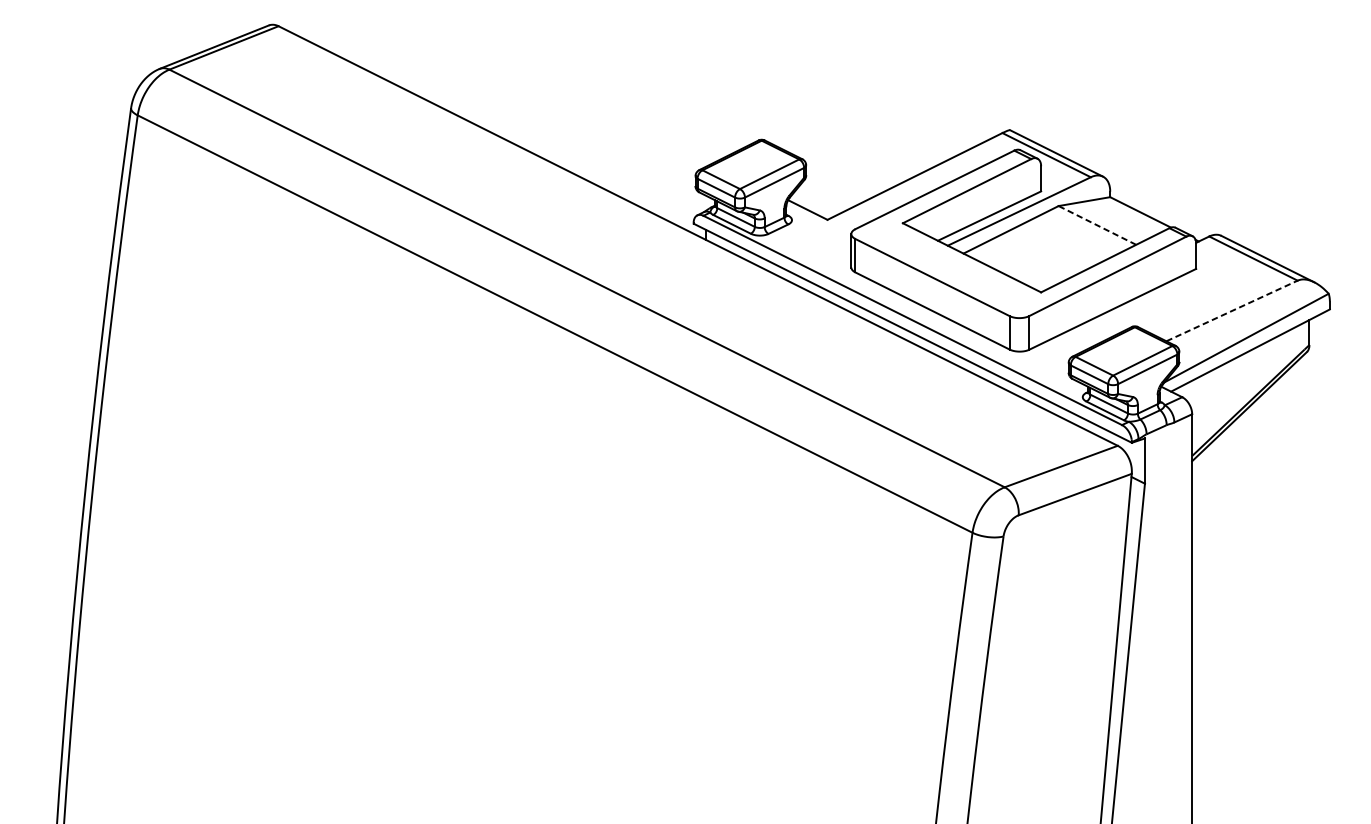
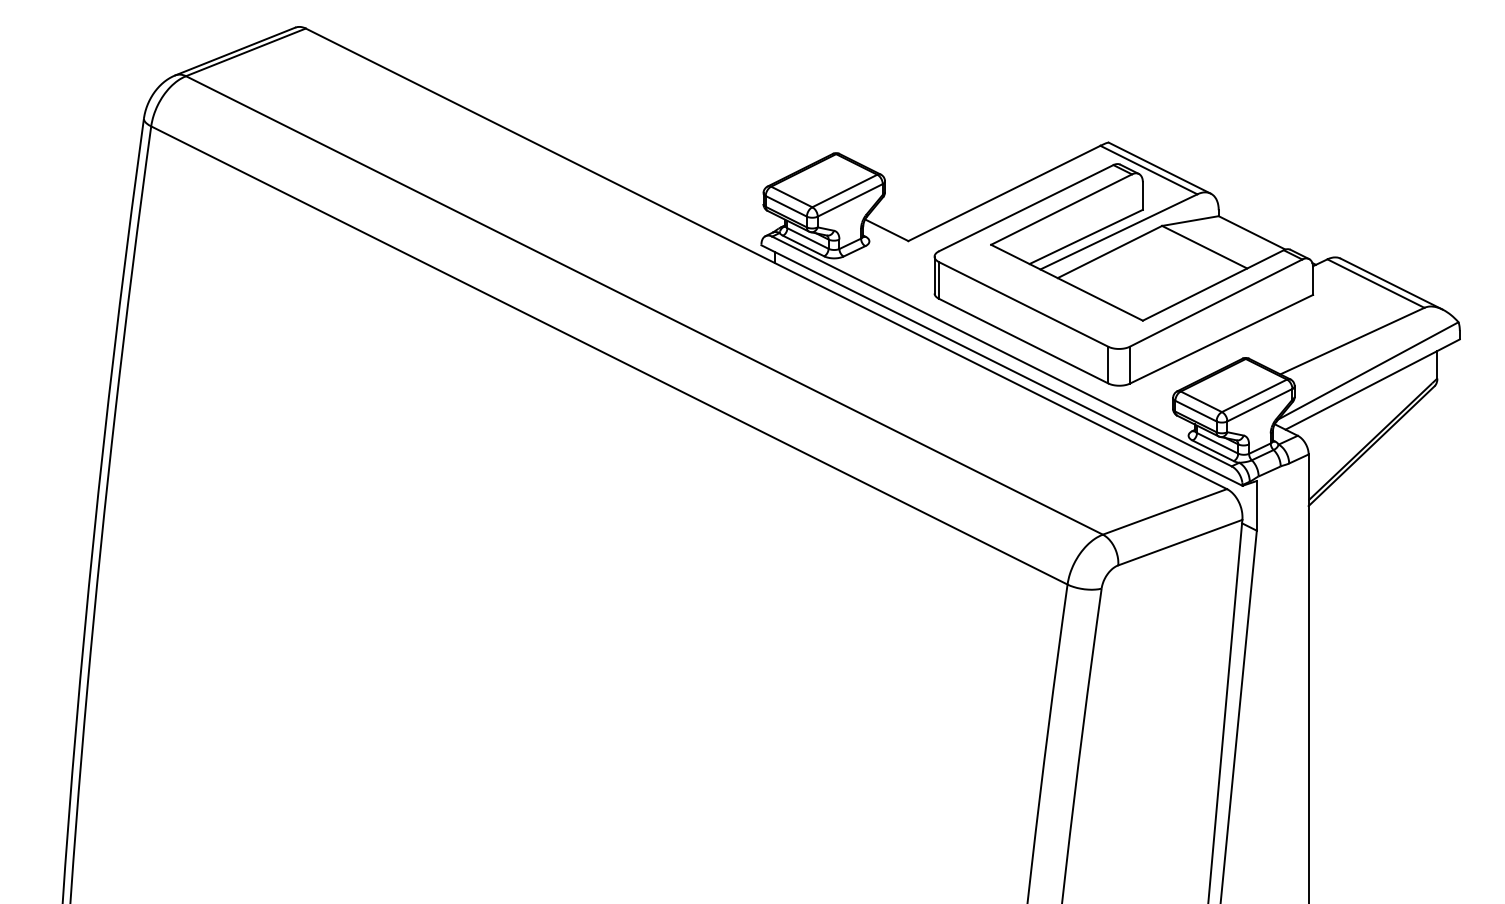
line: (1097, 225) -> (1204, 247), dashed -> solid
line: (1232, 310) -> (1352, 340), dashed -> solid

